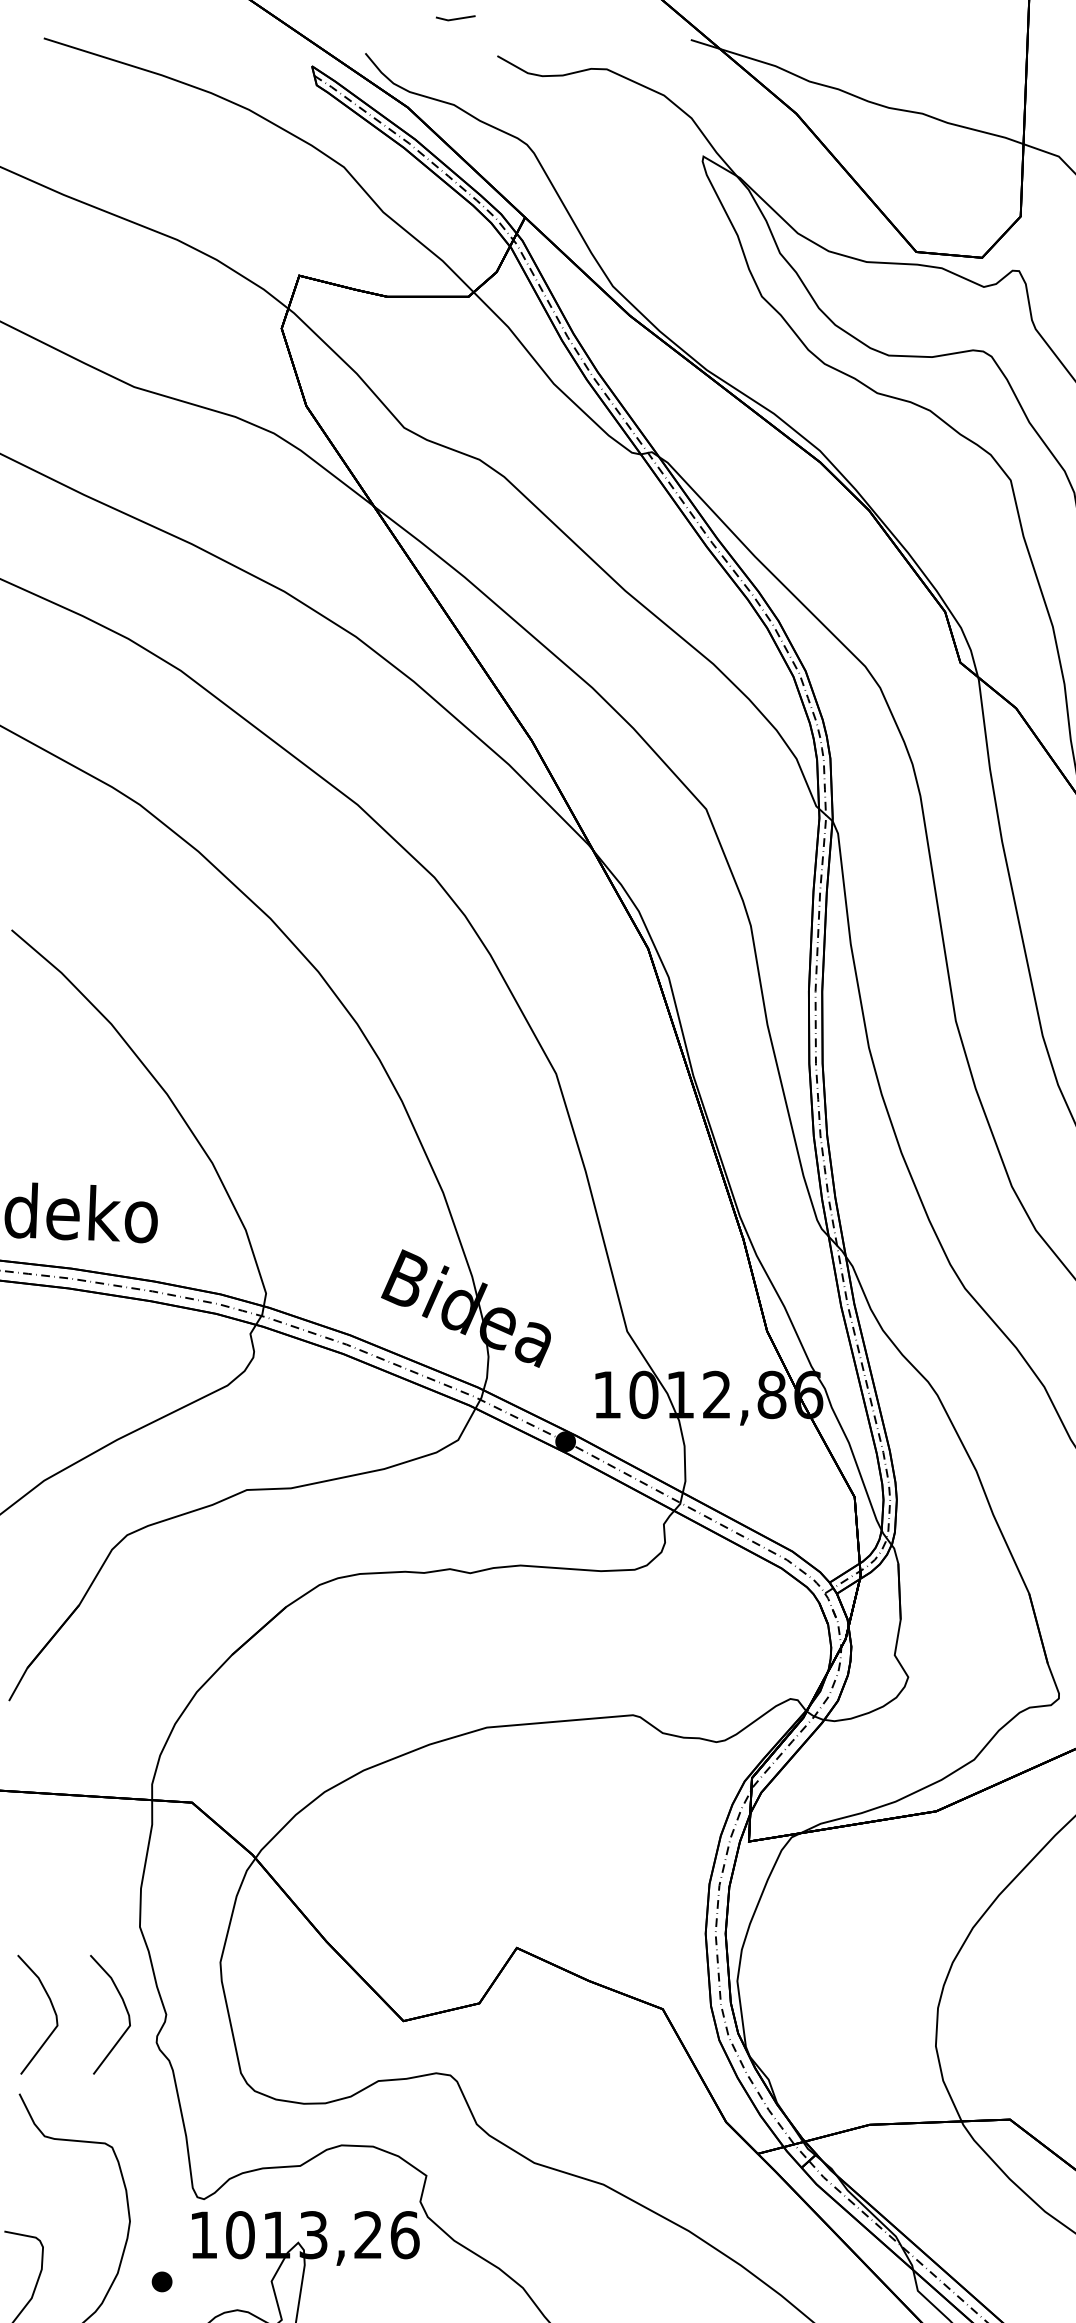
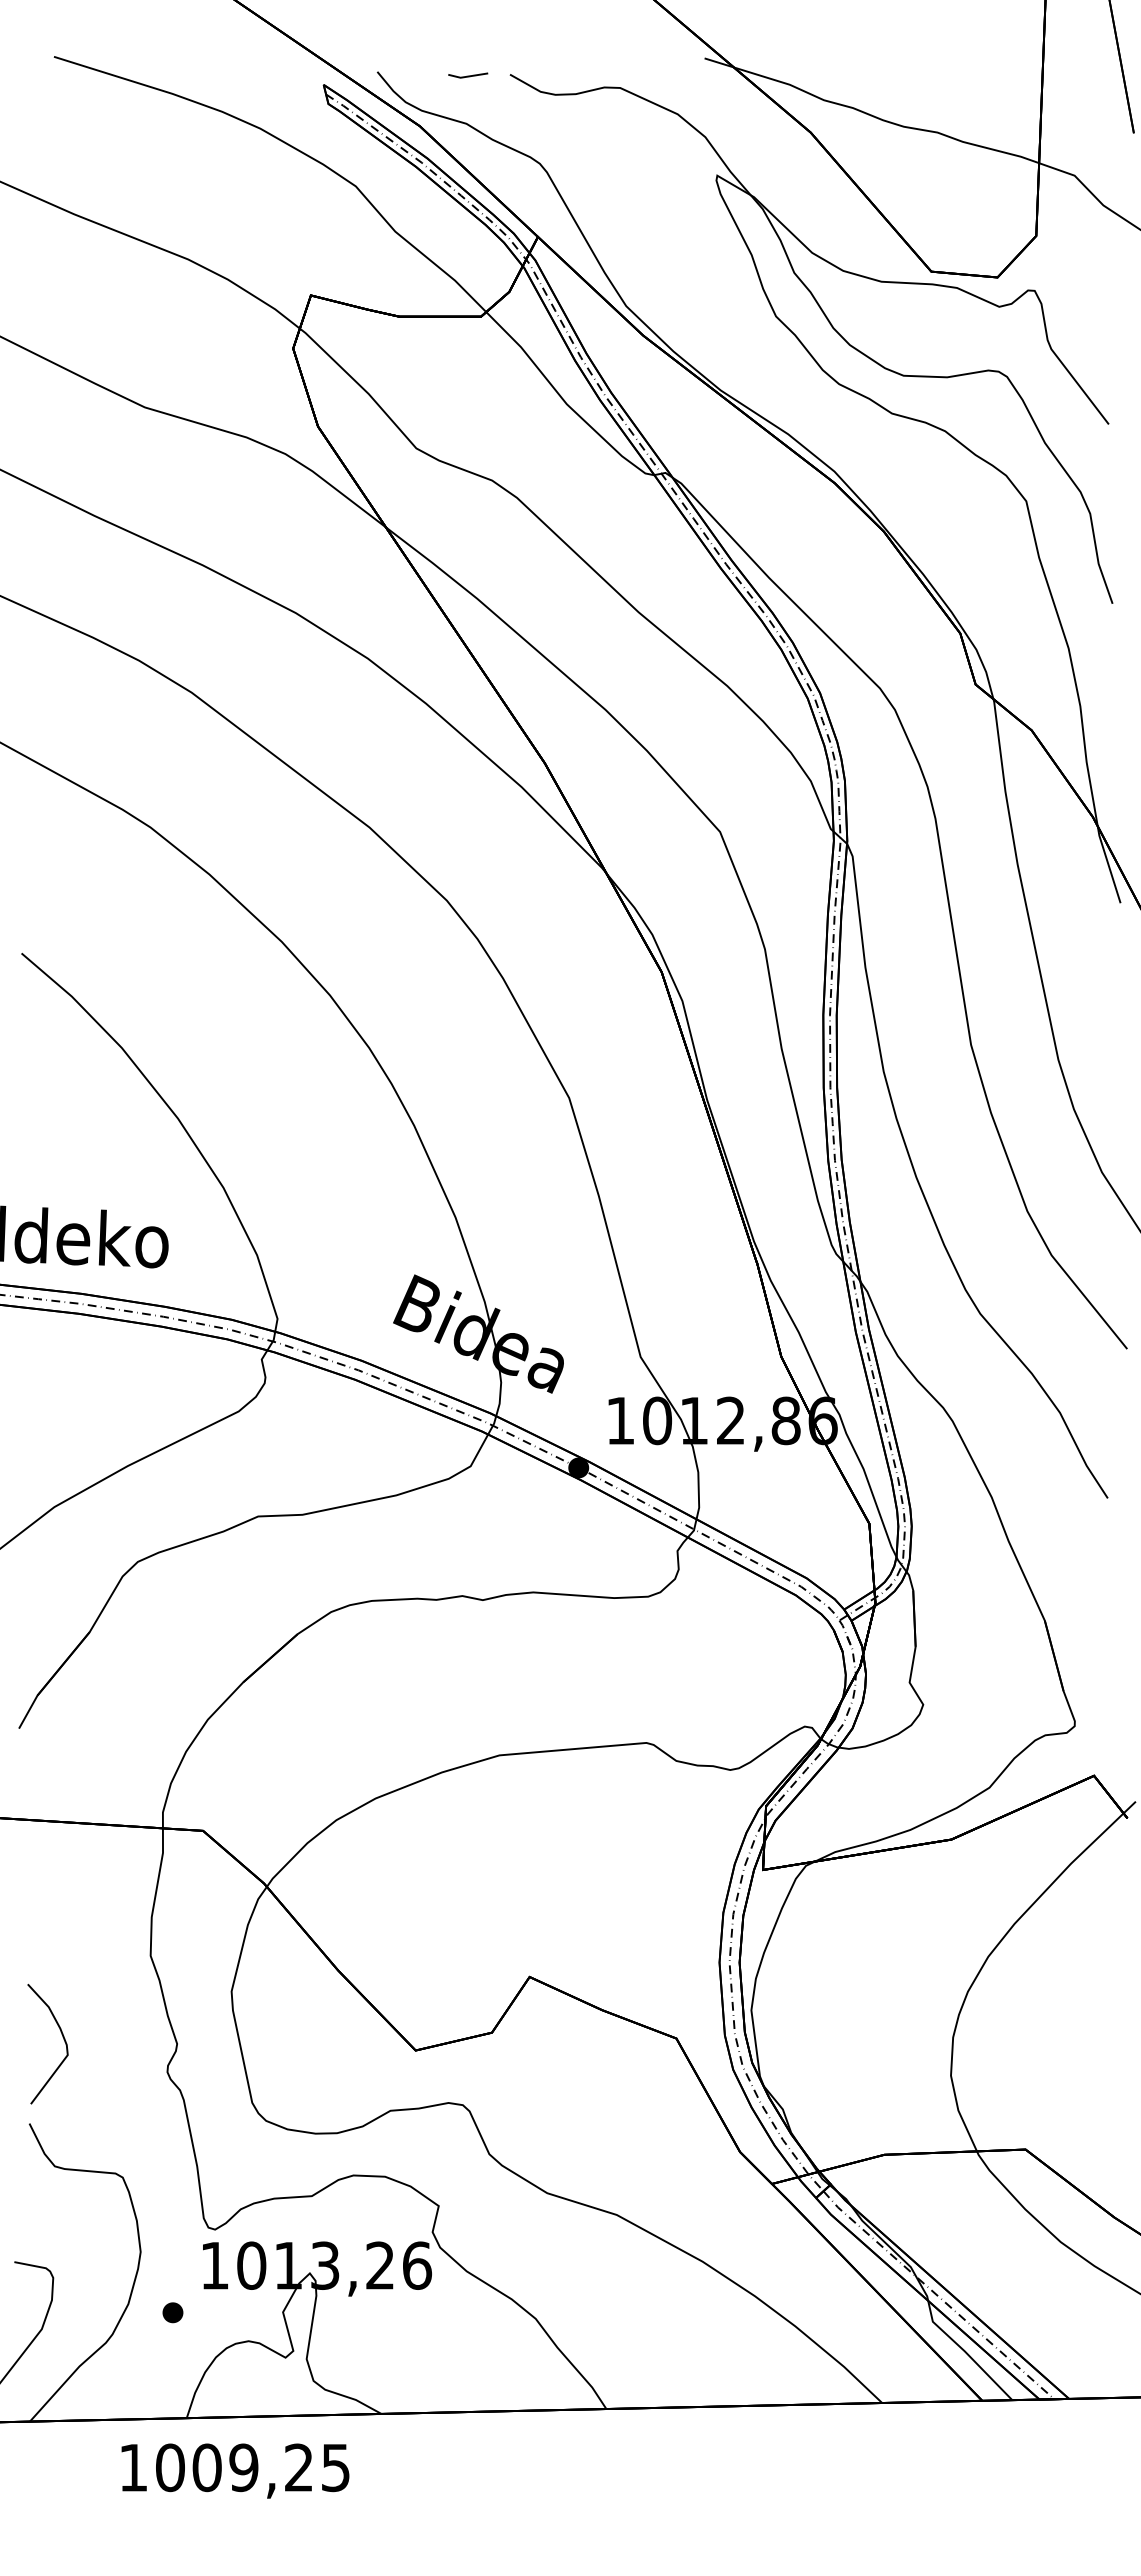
line: (456, 18) -> (468, 75), moved
curve: (124, 2008) -> (135, 2037), removed

